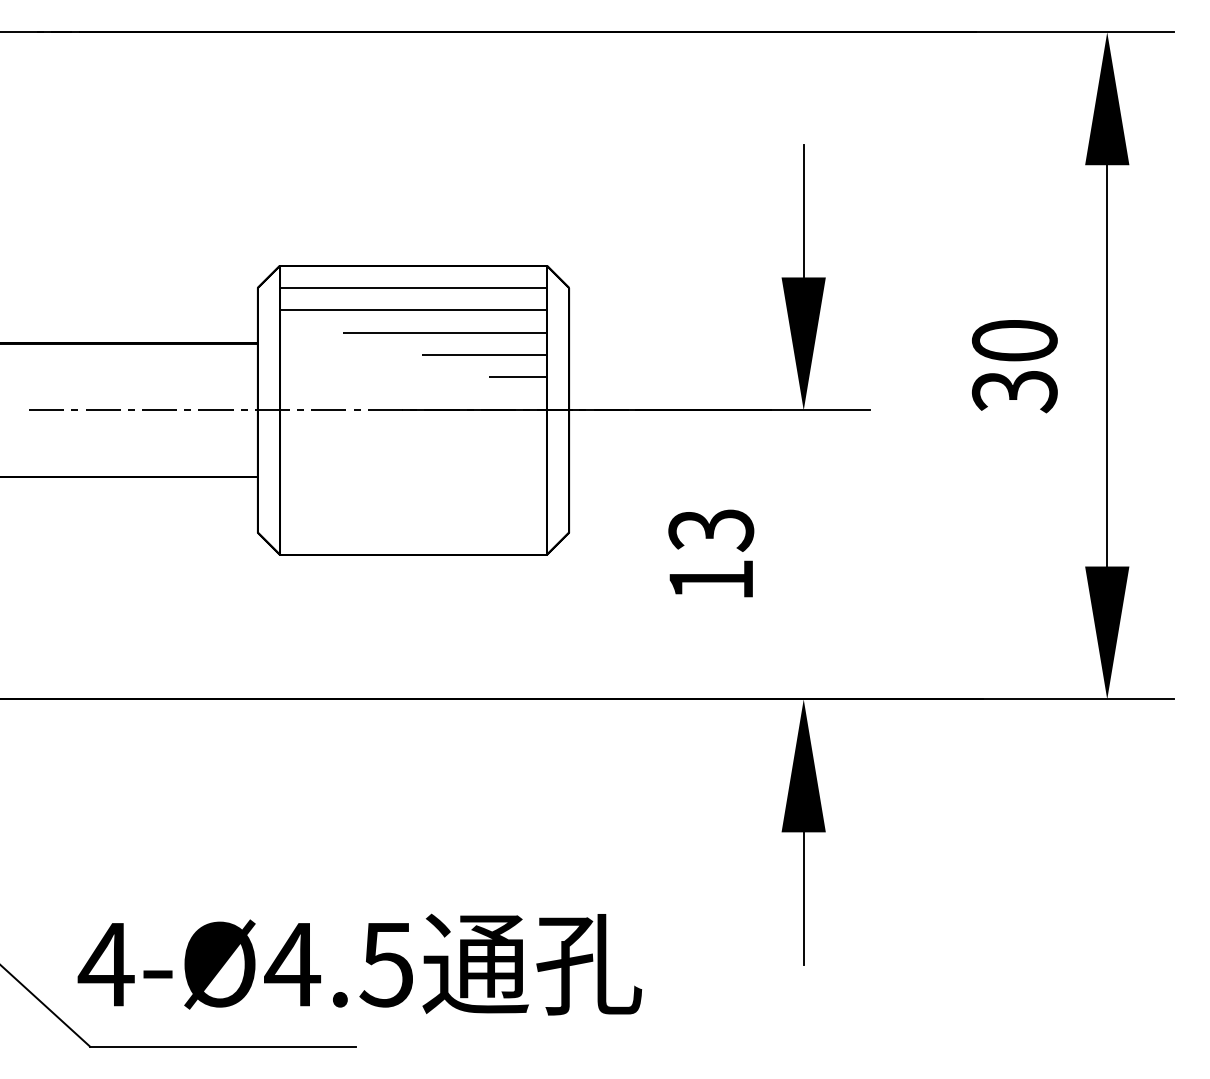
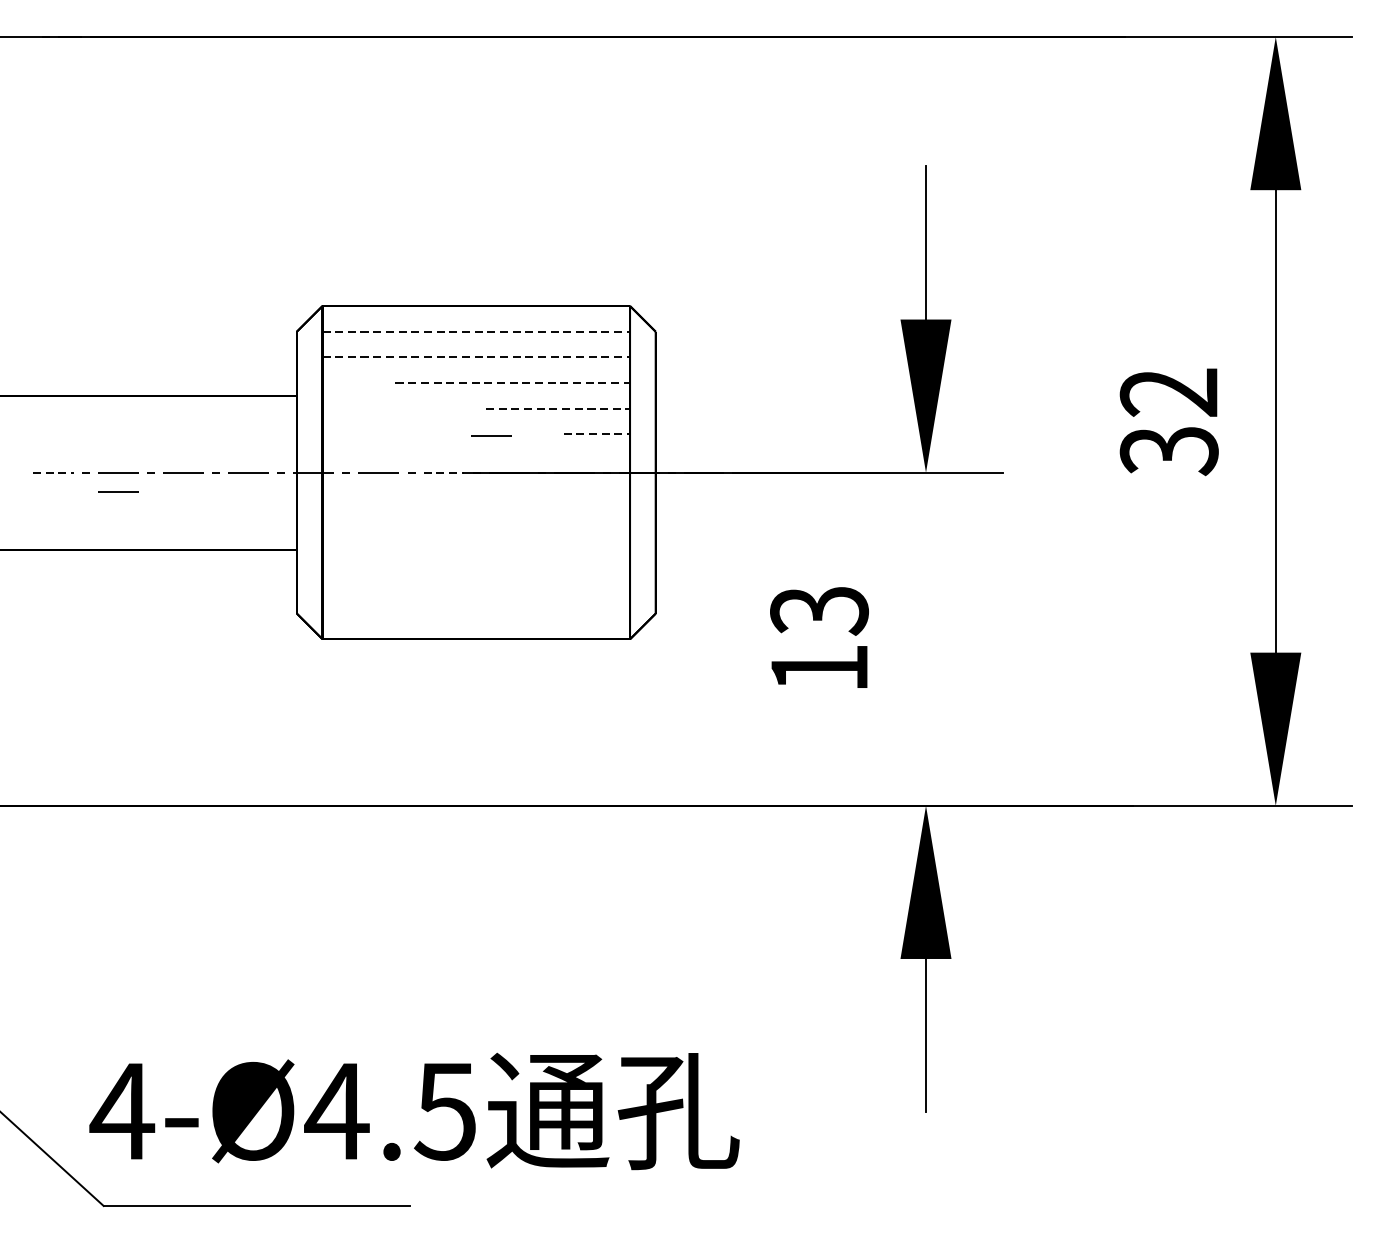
line: (413, 287) -> (476, 331), solid -> dashed
line: (413, 310) -> (476, 357), solid -> dashed
line: (445, 332) -> (513, 382), solid -> dashed
text: (1014, 340) -> (1168, 392), 30 -> 32
line: (484, 354) -> (558, 408), solid -> dashed
line: (518, 376) -> (597, 433), solid -> dashed
line: (426, 377) -> (491, 434), added
line: (46, 410) -> (53, 472), solid -> dashed
line: (385, 410) -> (444, 472), solid -> dashed
line: (103, 426) -> (119, 491), added

